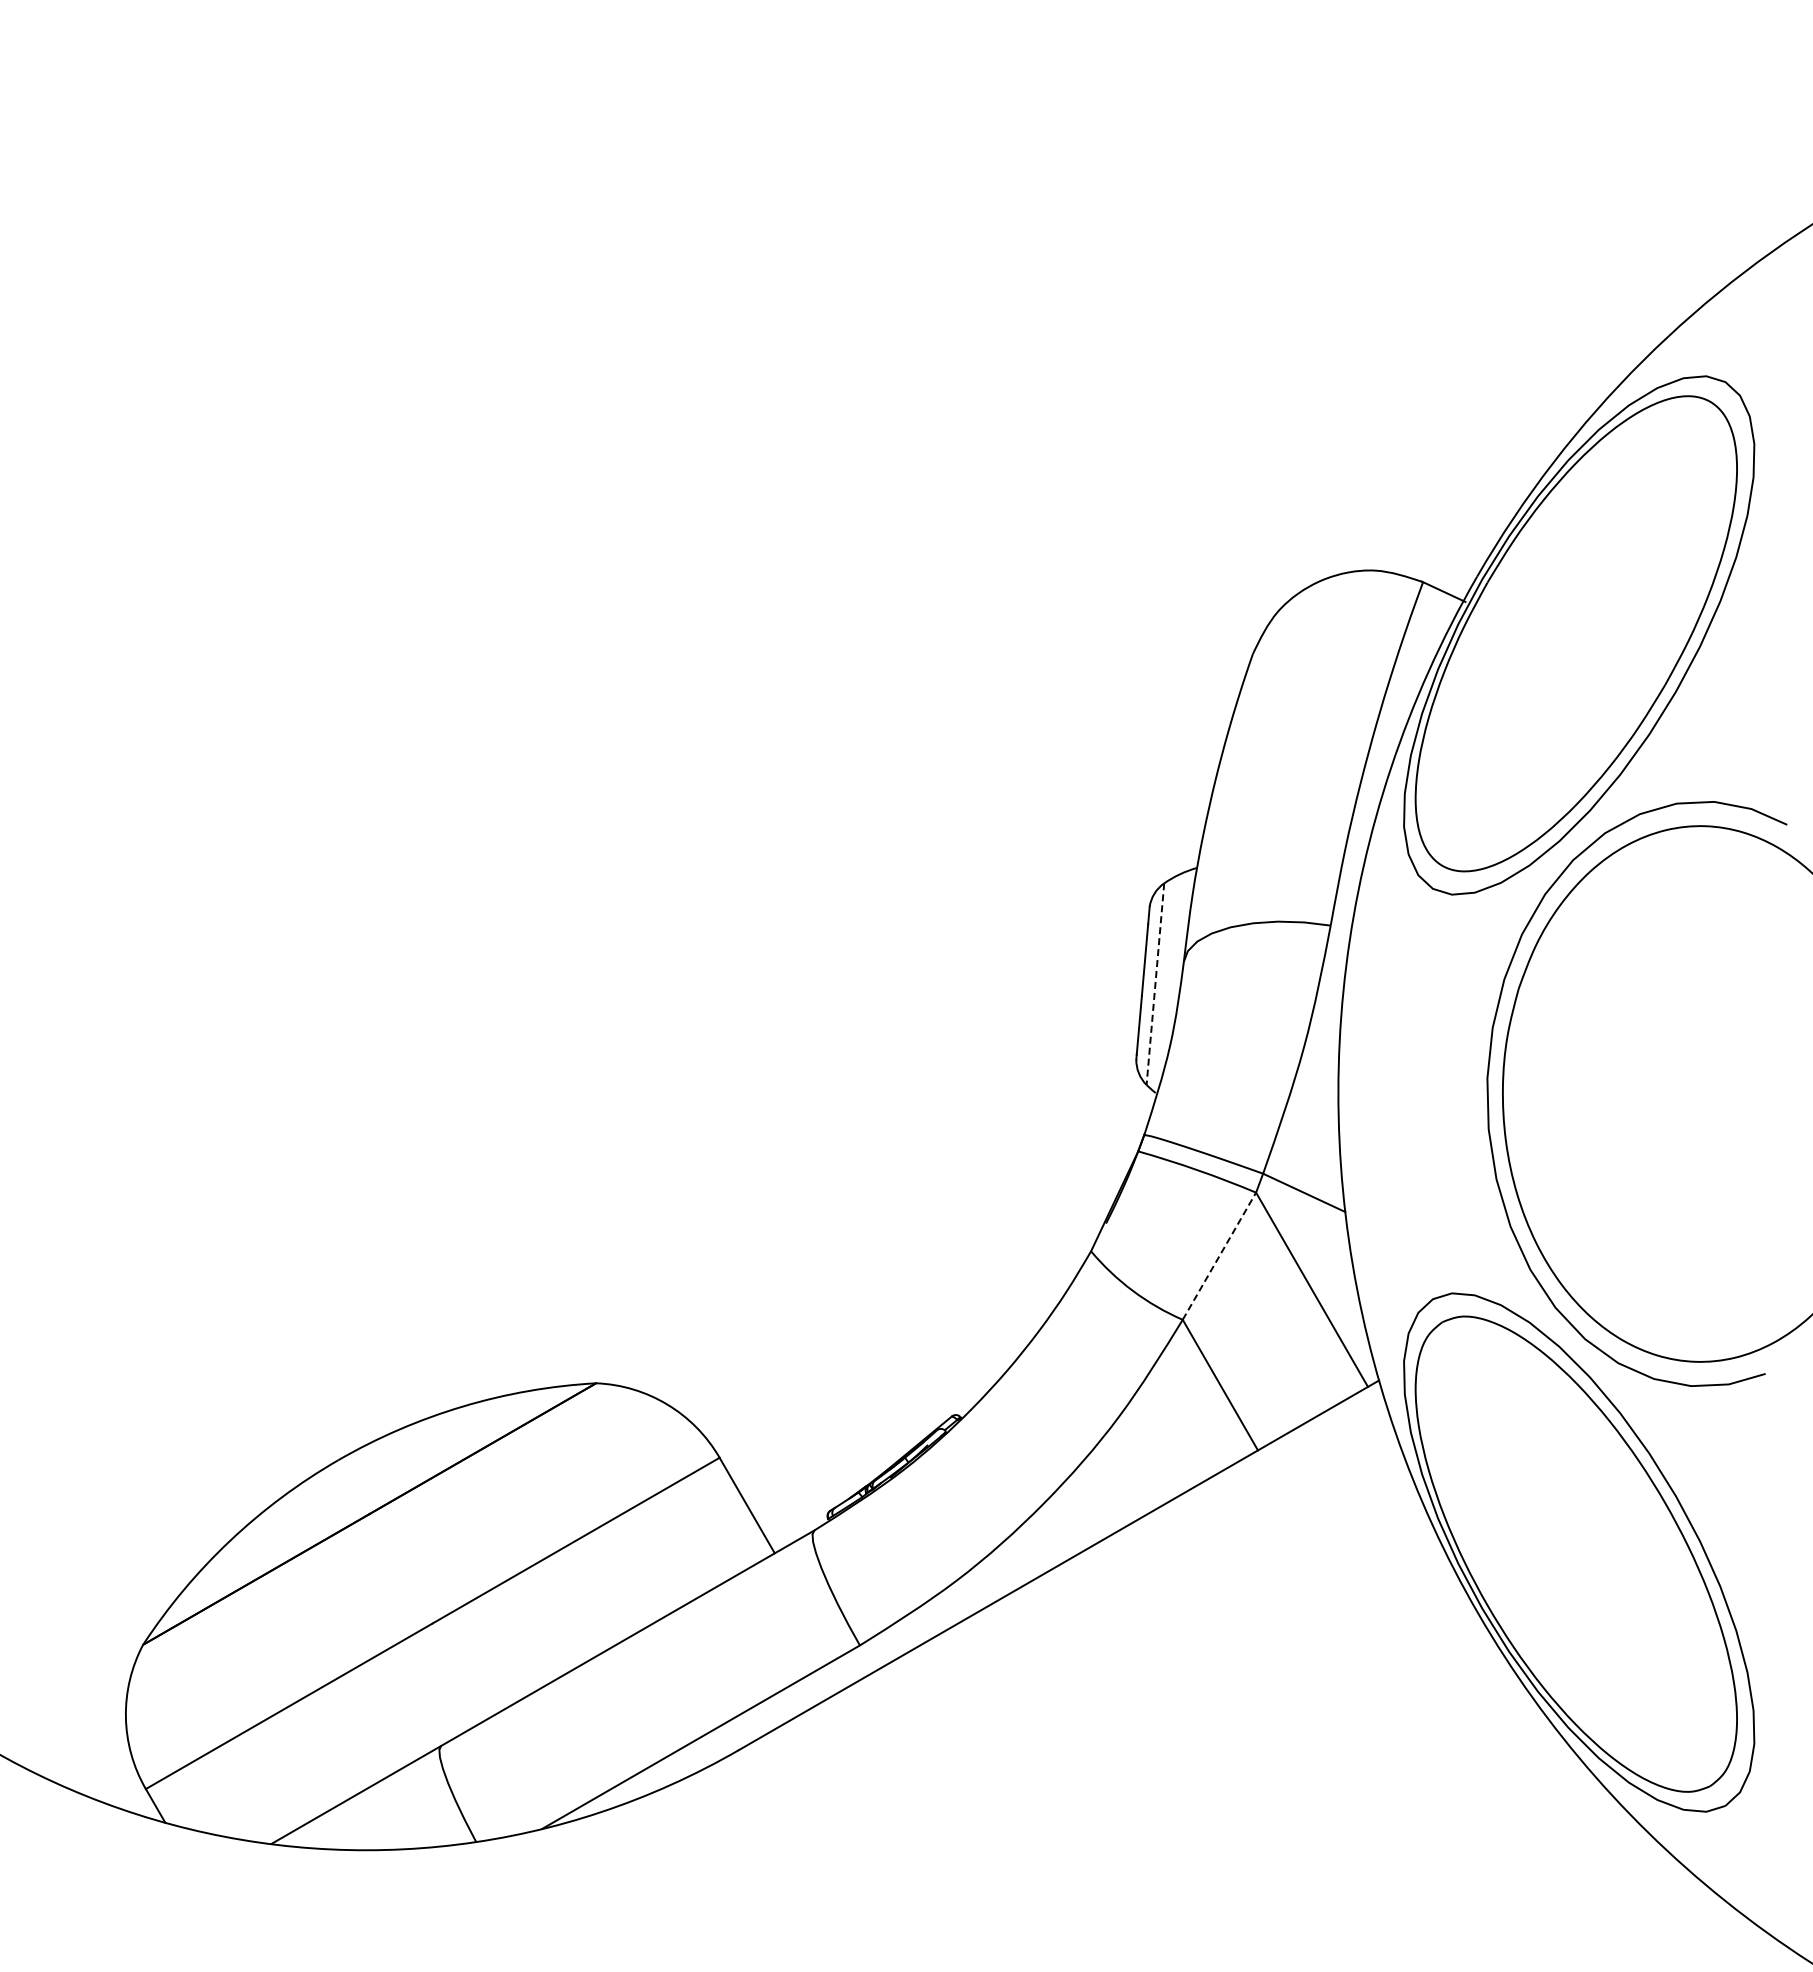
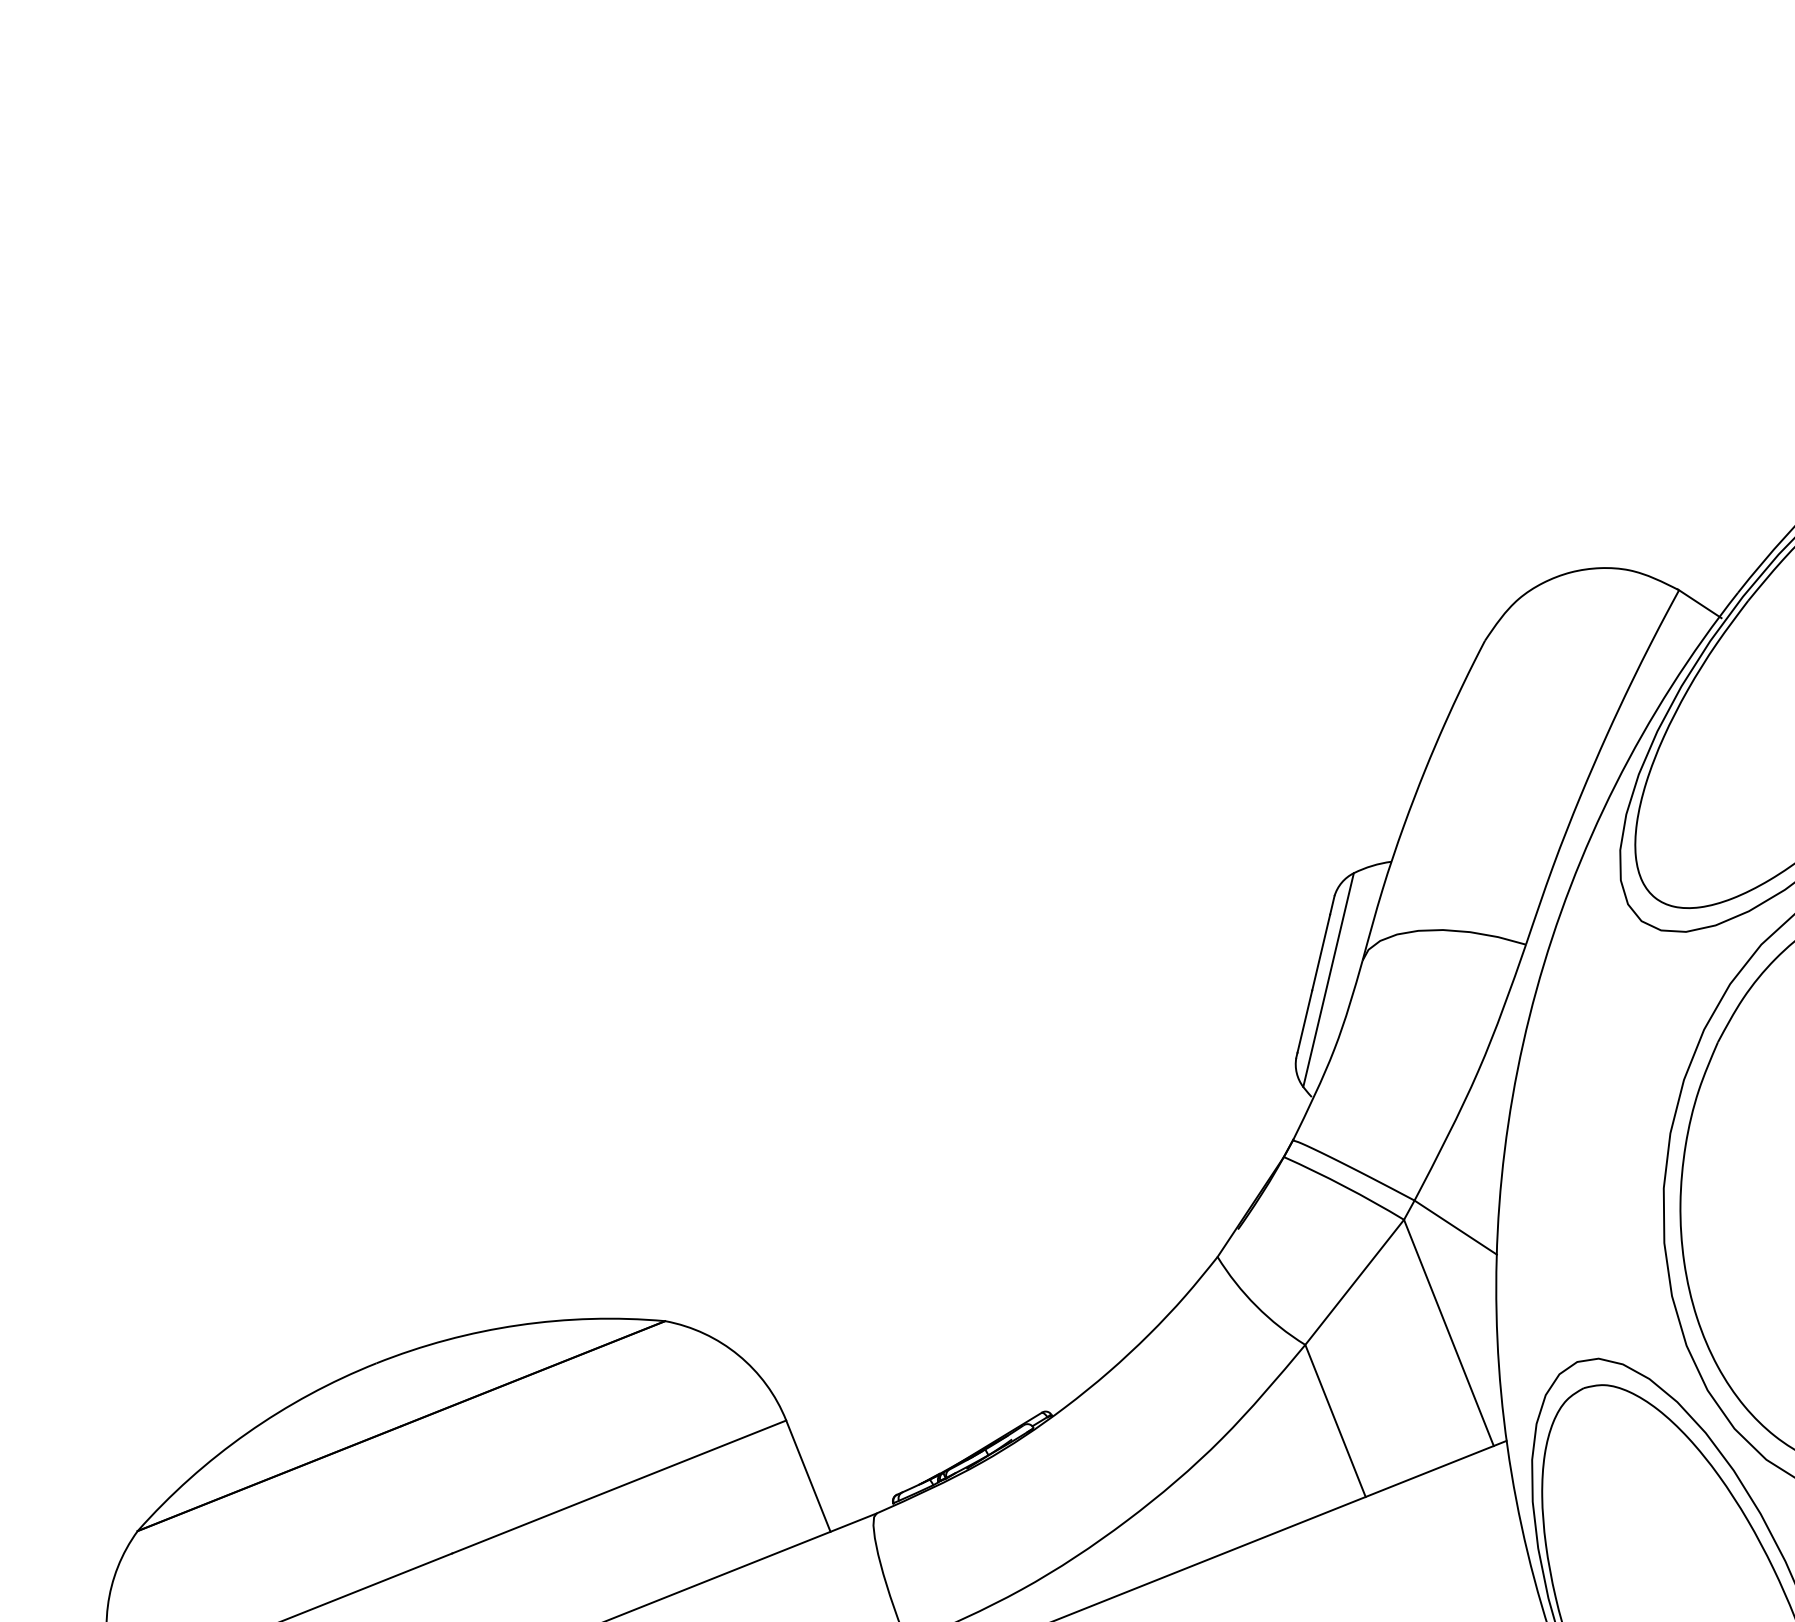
line: (1155, 984) -> (1328, 980), dashed -> solid
line: (1219, 1255) -> (1354, 1281), dashed -> solid

